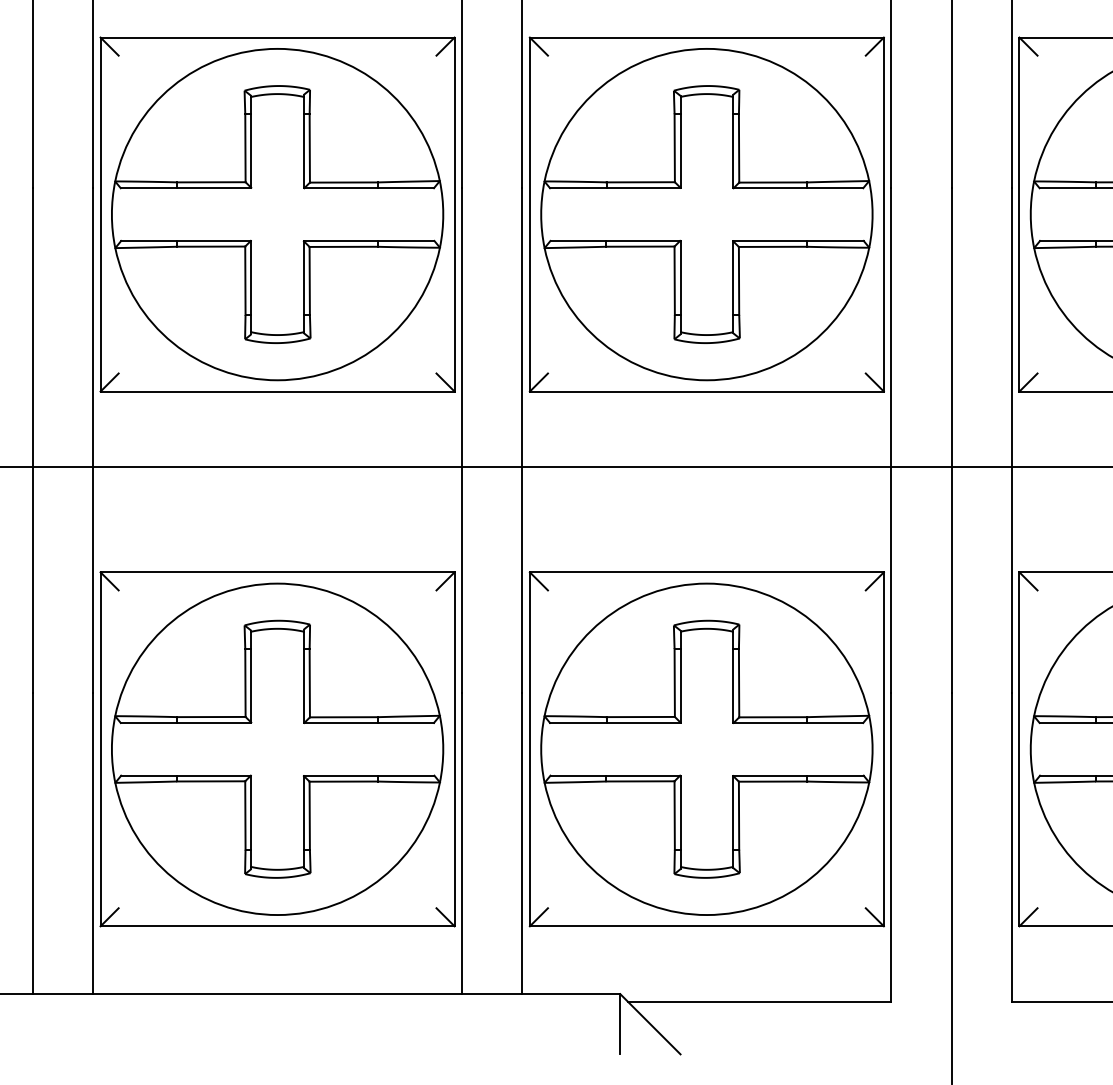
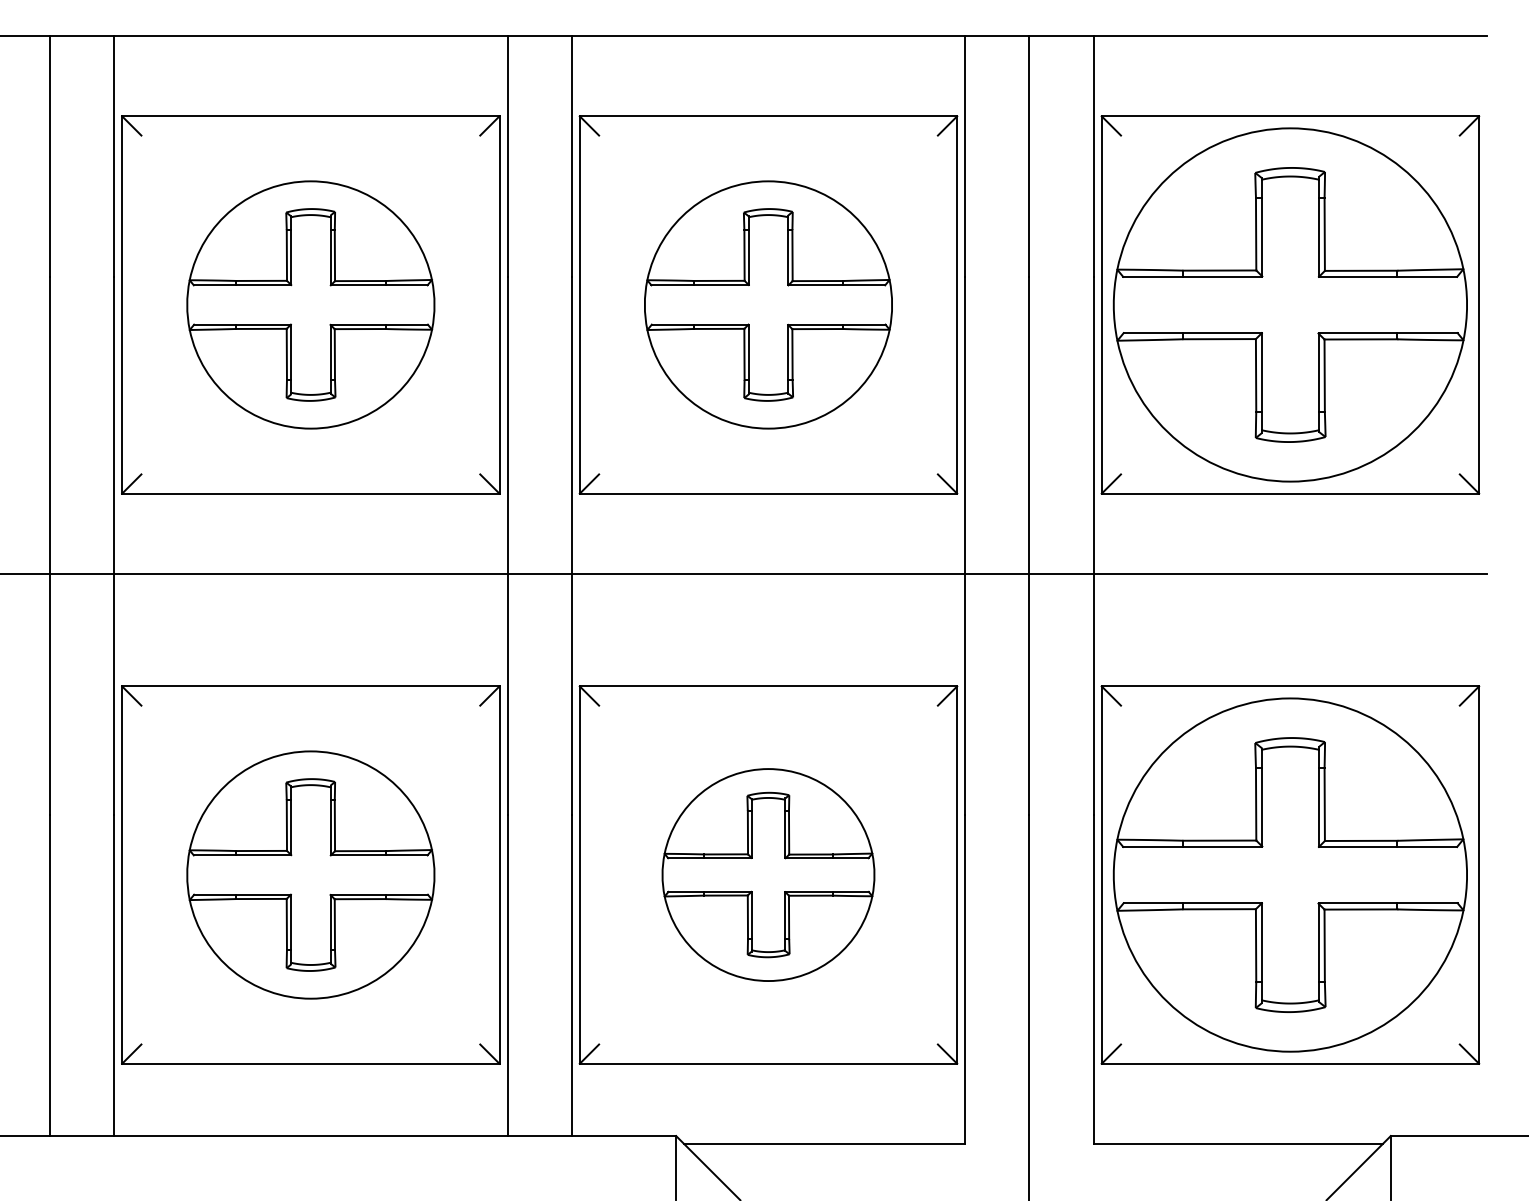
part: (277, 214) -> (310, 304), size x0.7
part: (706, 214) -> (768, 304), size x0.7
part: (277, 748) -> (310, 874), size x0.7
part: (706, 748) -> (768, 874), size x0.6

